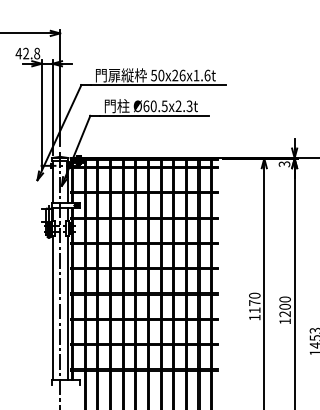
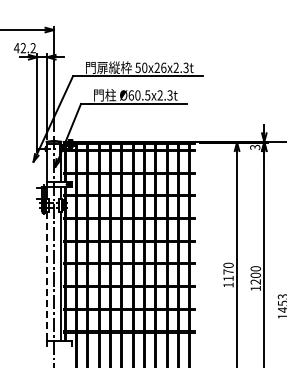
text: (36, 53) -> (32, 48), 42.8 -> 42.2
text: (201, 75) -> (180, 67), 50x26x1.6t -> 50x26x2.3t
line: (53, 309) -> (47, 277), solid -> dashed

